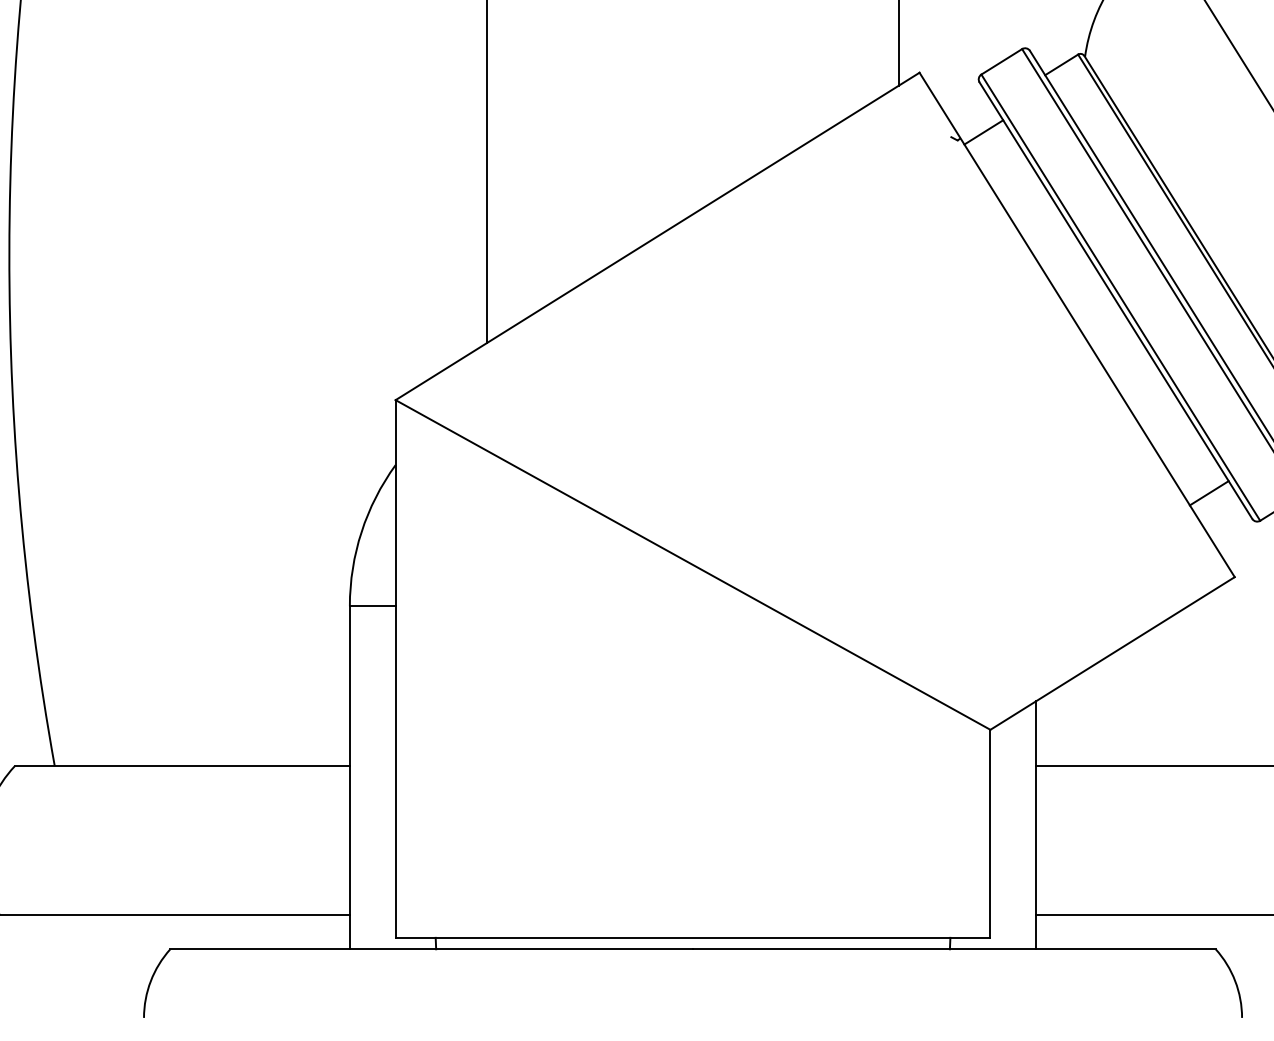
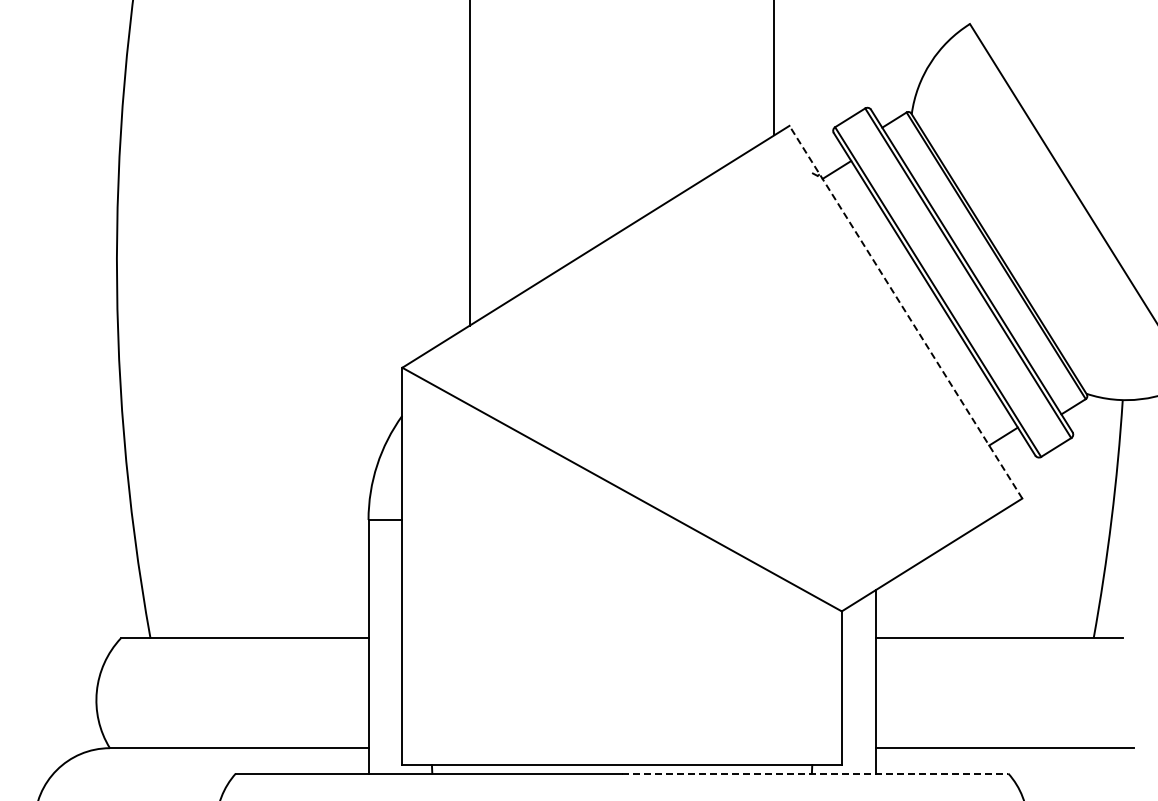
line: (1076, 325) -> (905, 312), solid -> dashed
line: (954, 949) -> (815, 773), solid -> dashed

